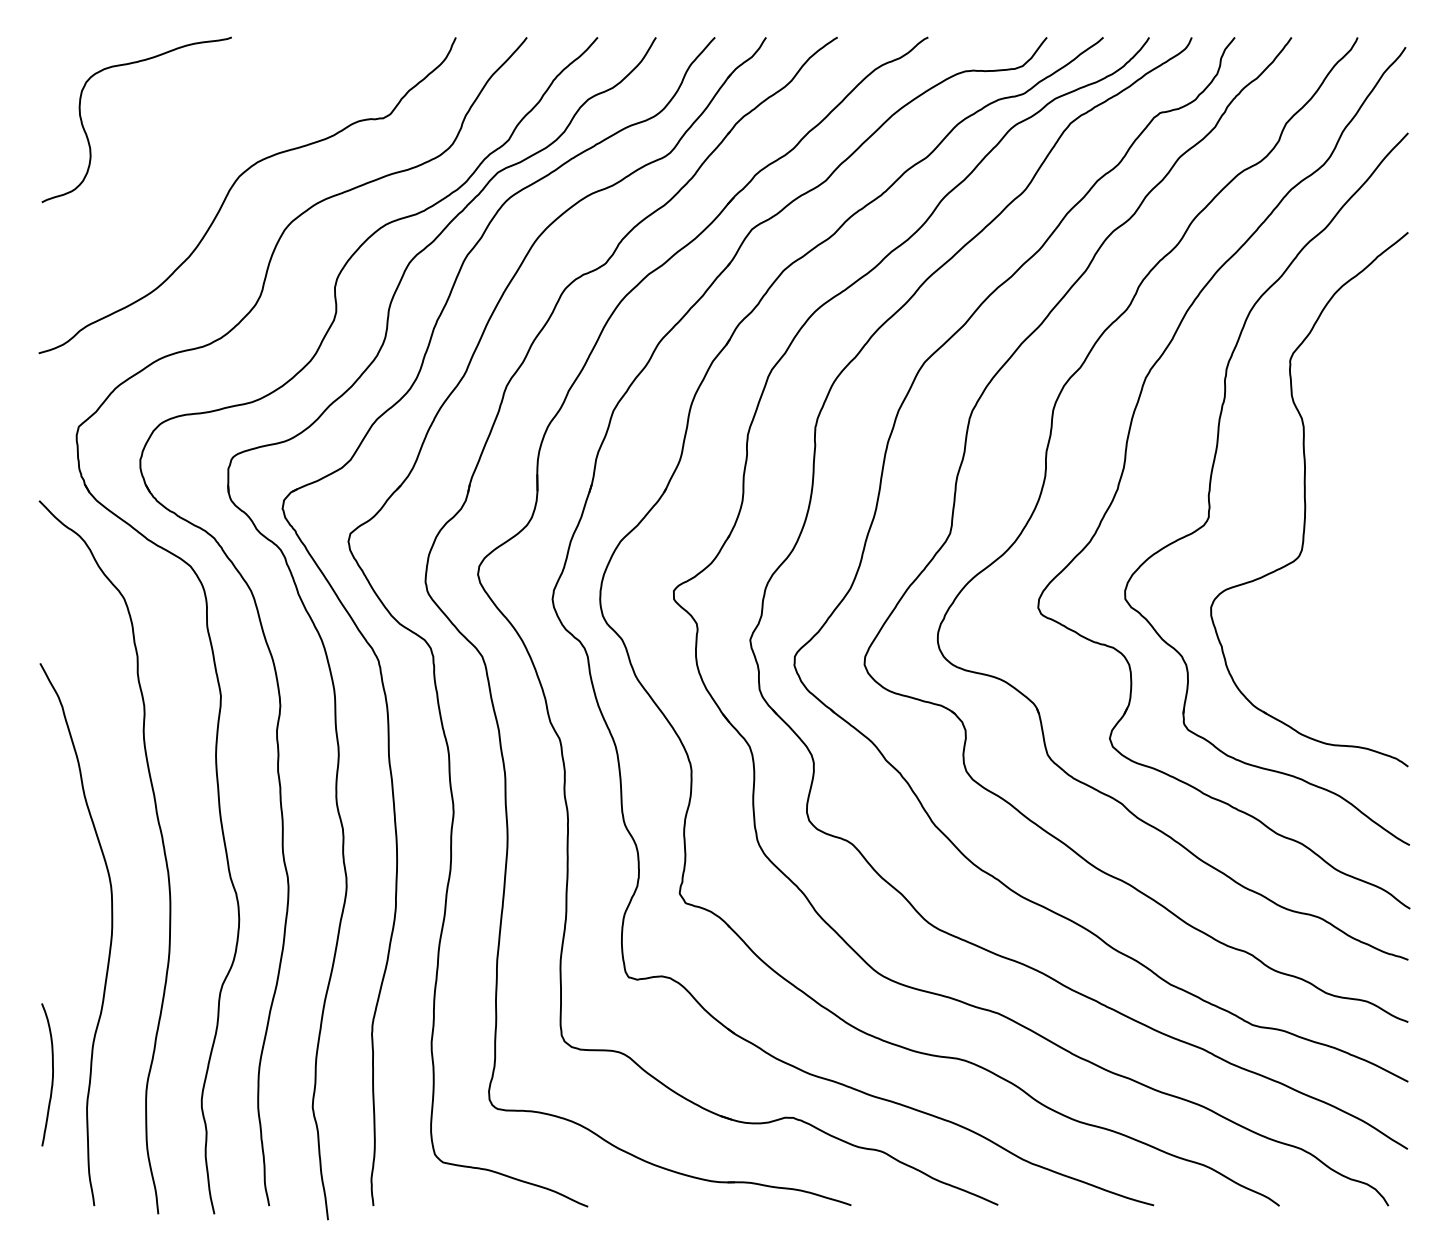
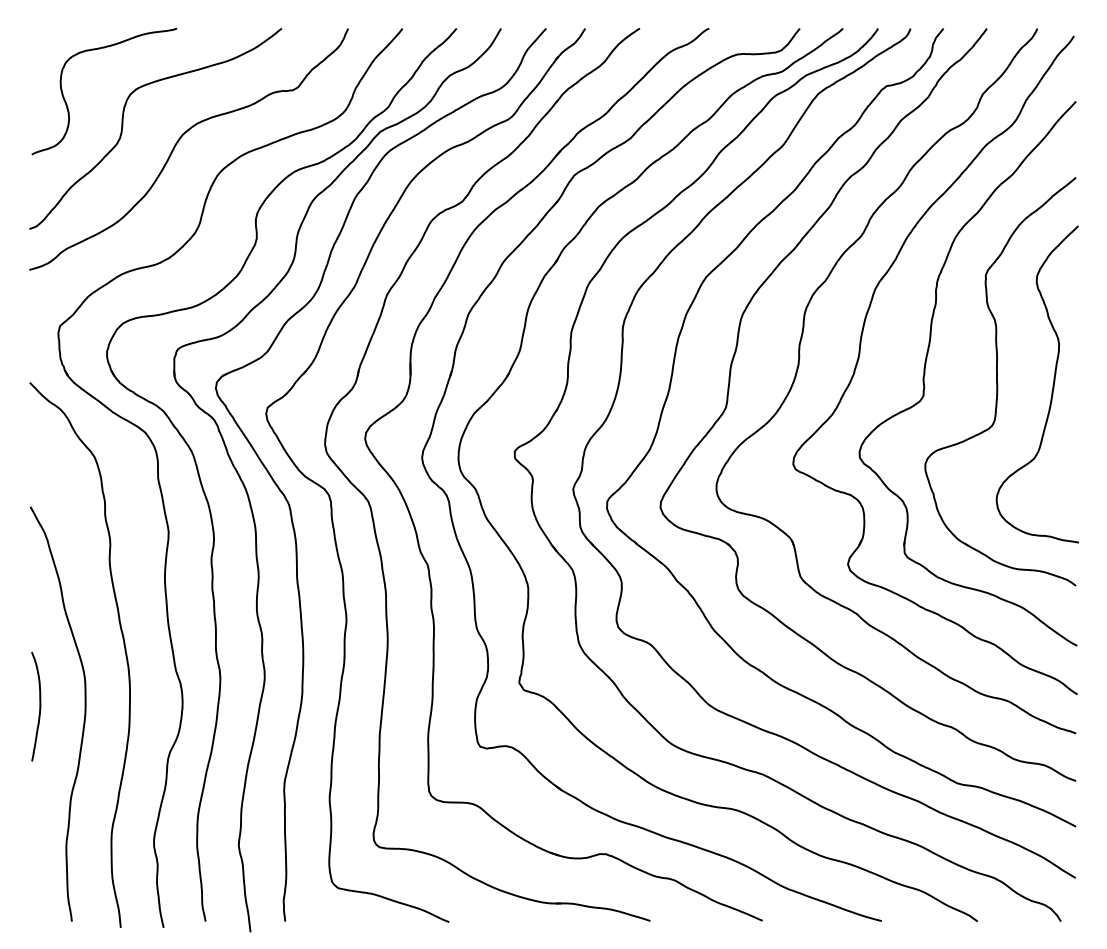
curve: (161, 165) -> (123, 126), added
curve: (1377, 506) -> (1052, 386), added
curve: (52, 1074) -> (39, 706), moved

